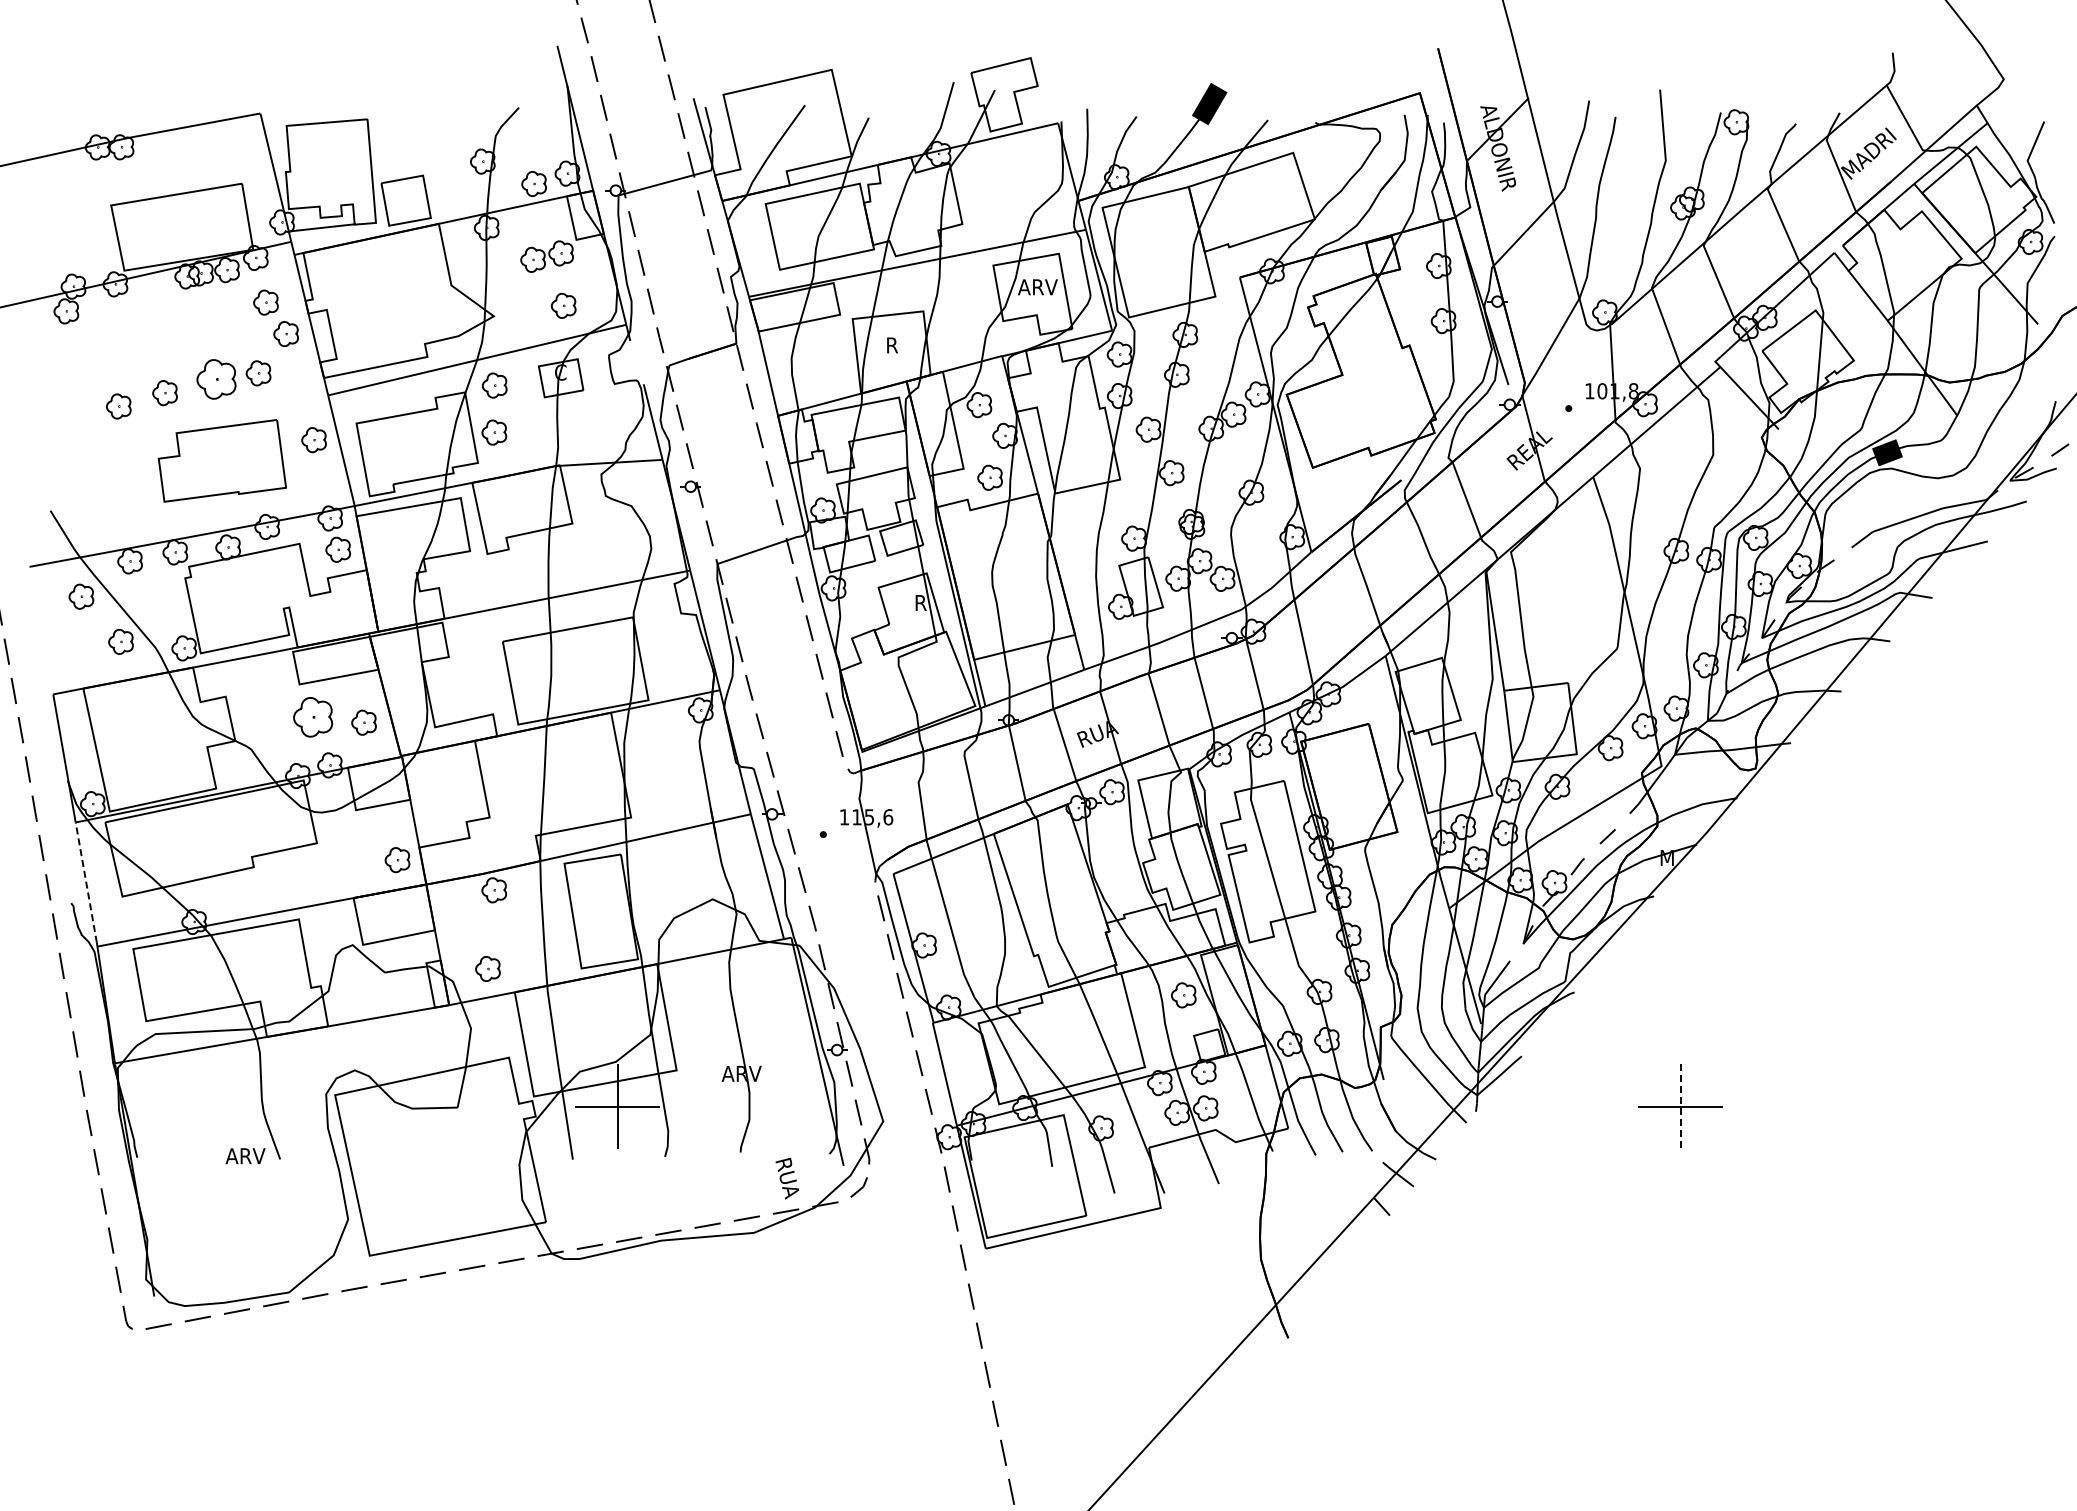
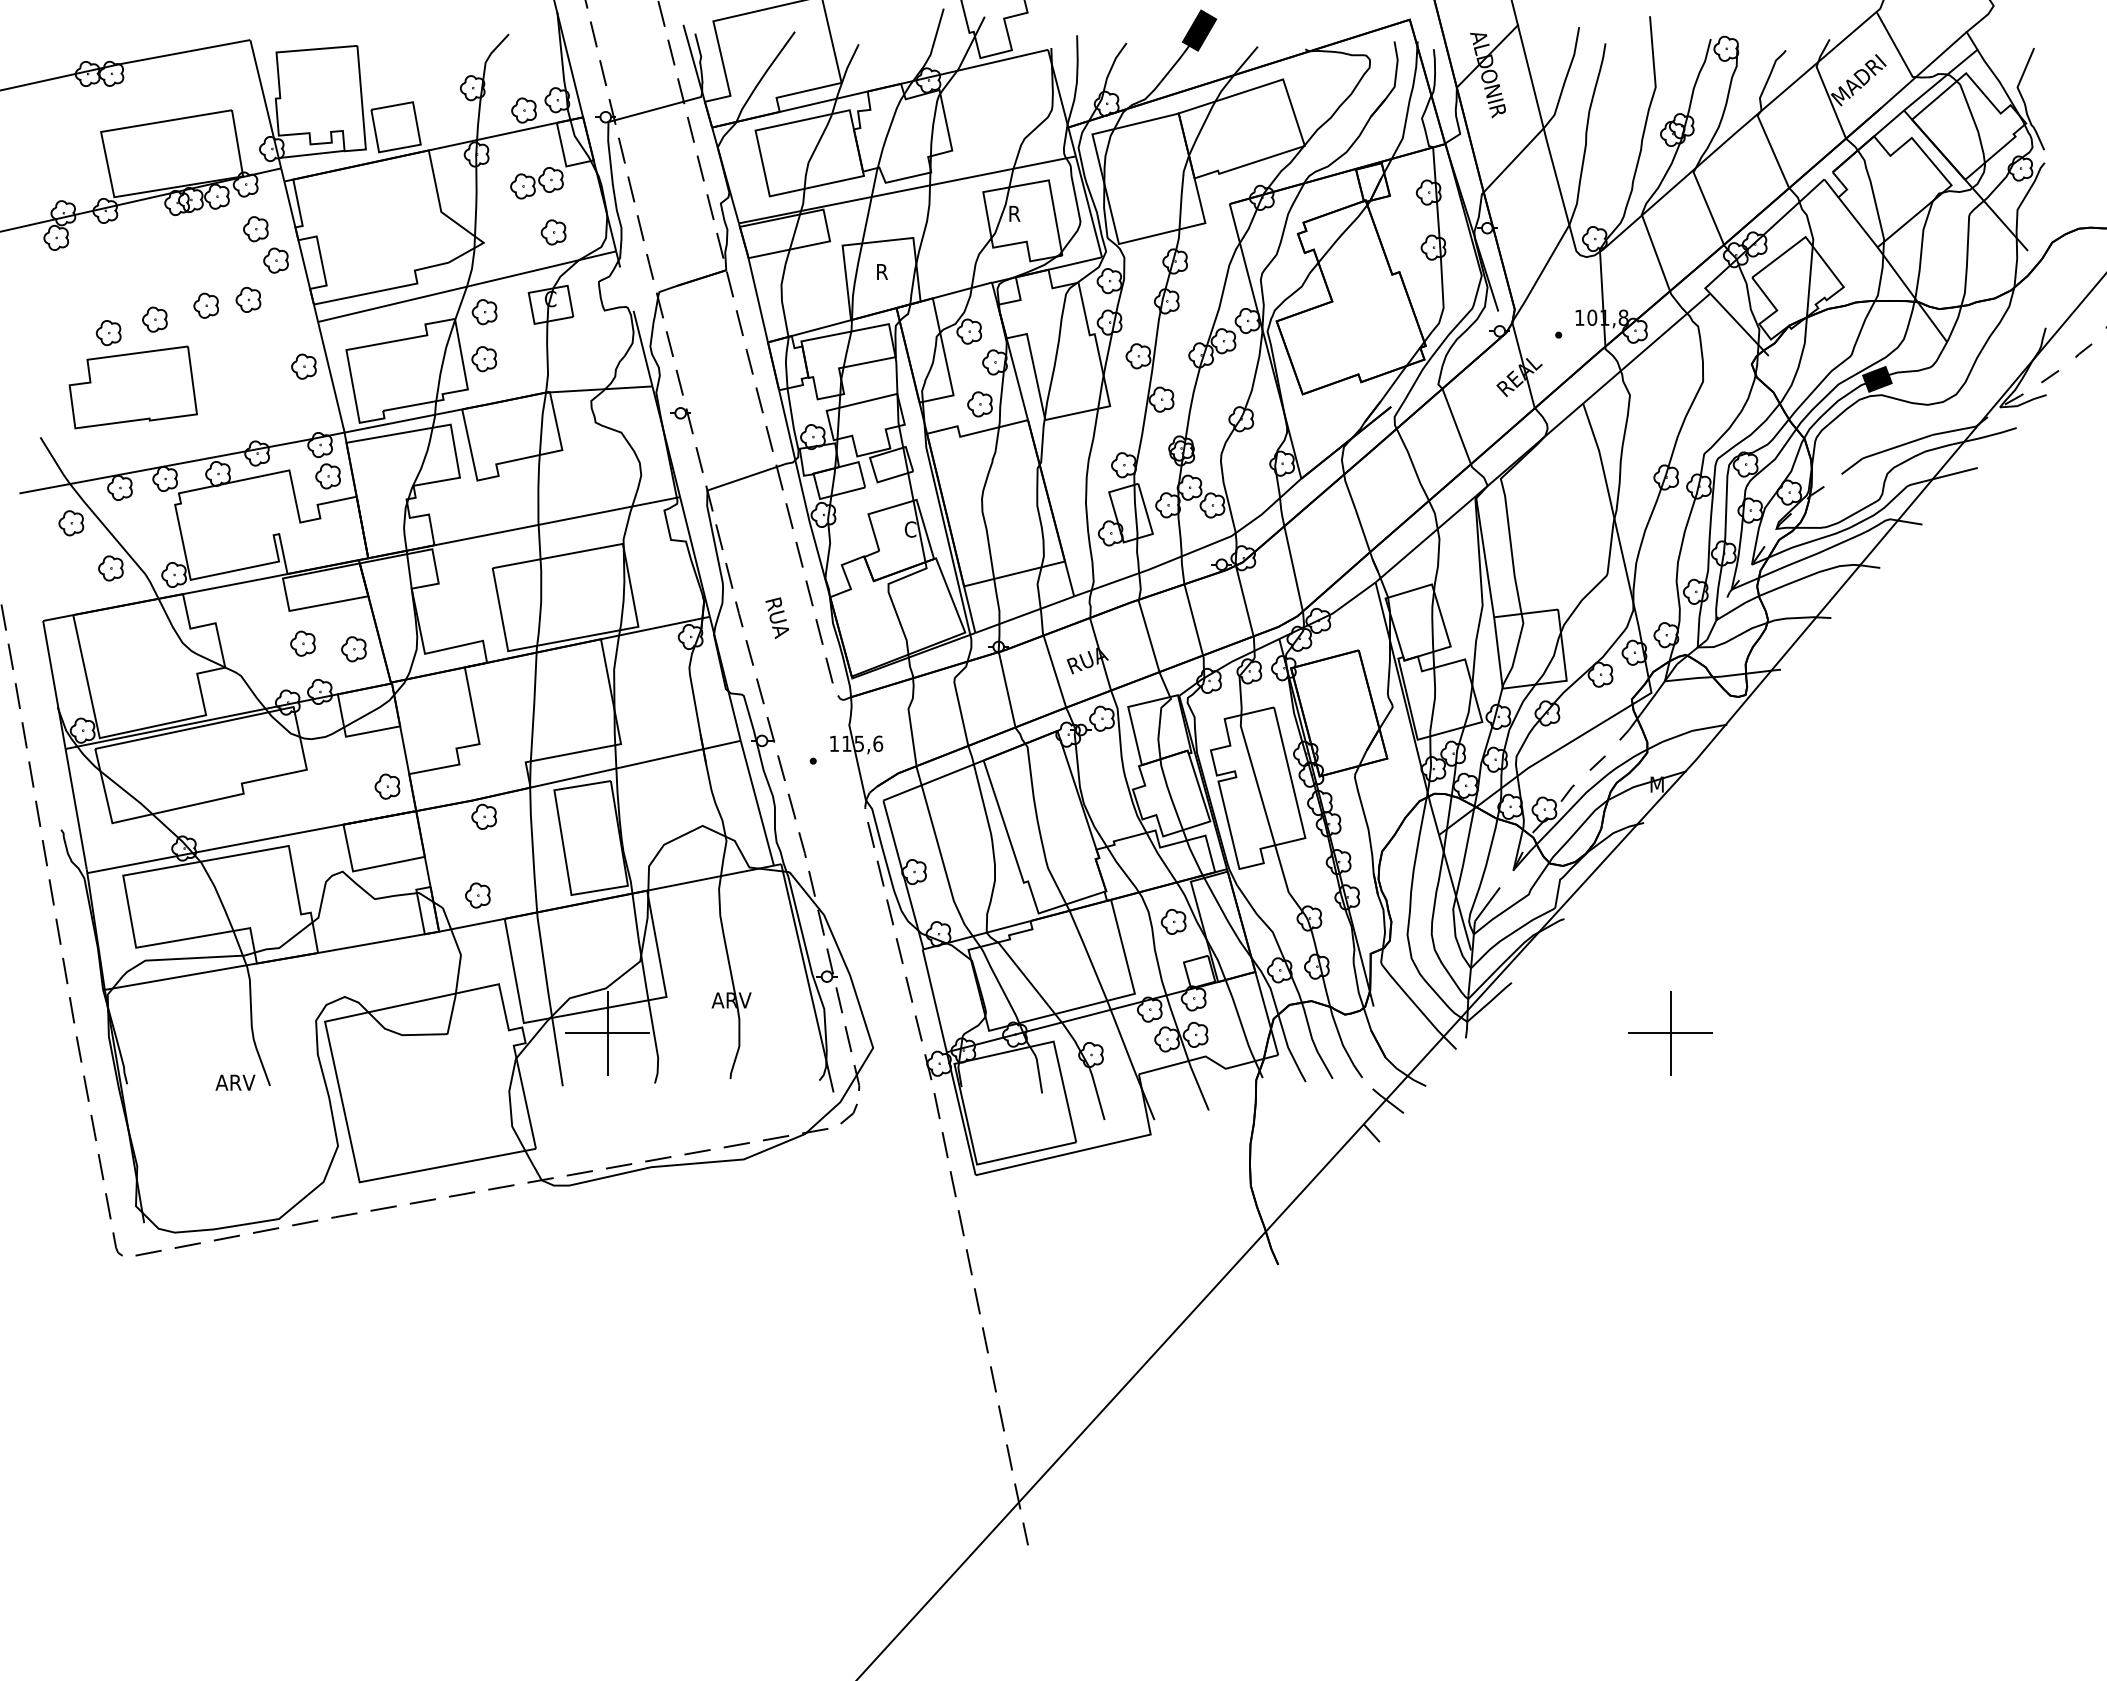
text: (1037, 286) -> (1027, 213), ARV -> R
part: (215, 378) -> (205, 305), size x0.62
part: (221, 460) -> (132, 387), moved
text: (920, 602) -> (910, 529), R -> C
part: (312, 716) -> (302, 643), size x0.62
line: (86, 881) -> (76, 808), dashed -> solid
line: (1680, 1106) -> (1670, 1033), dashed -> solid
text: (786, 1178) -> (776, 618), moved

